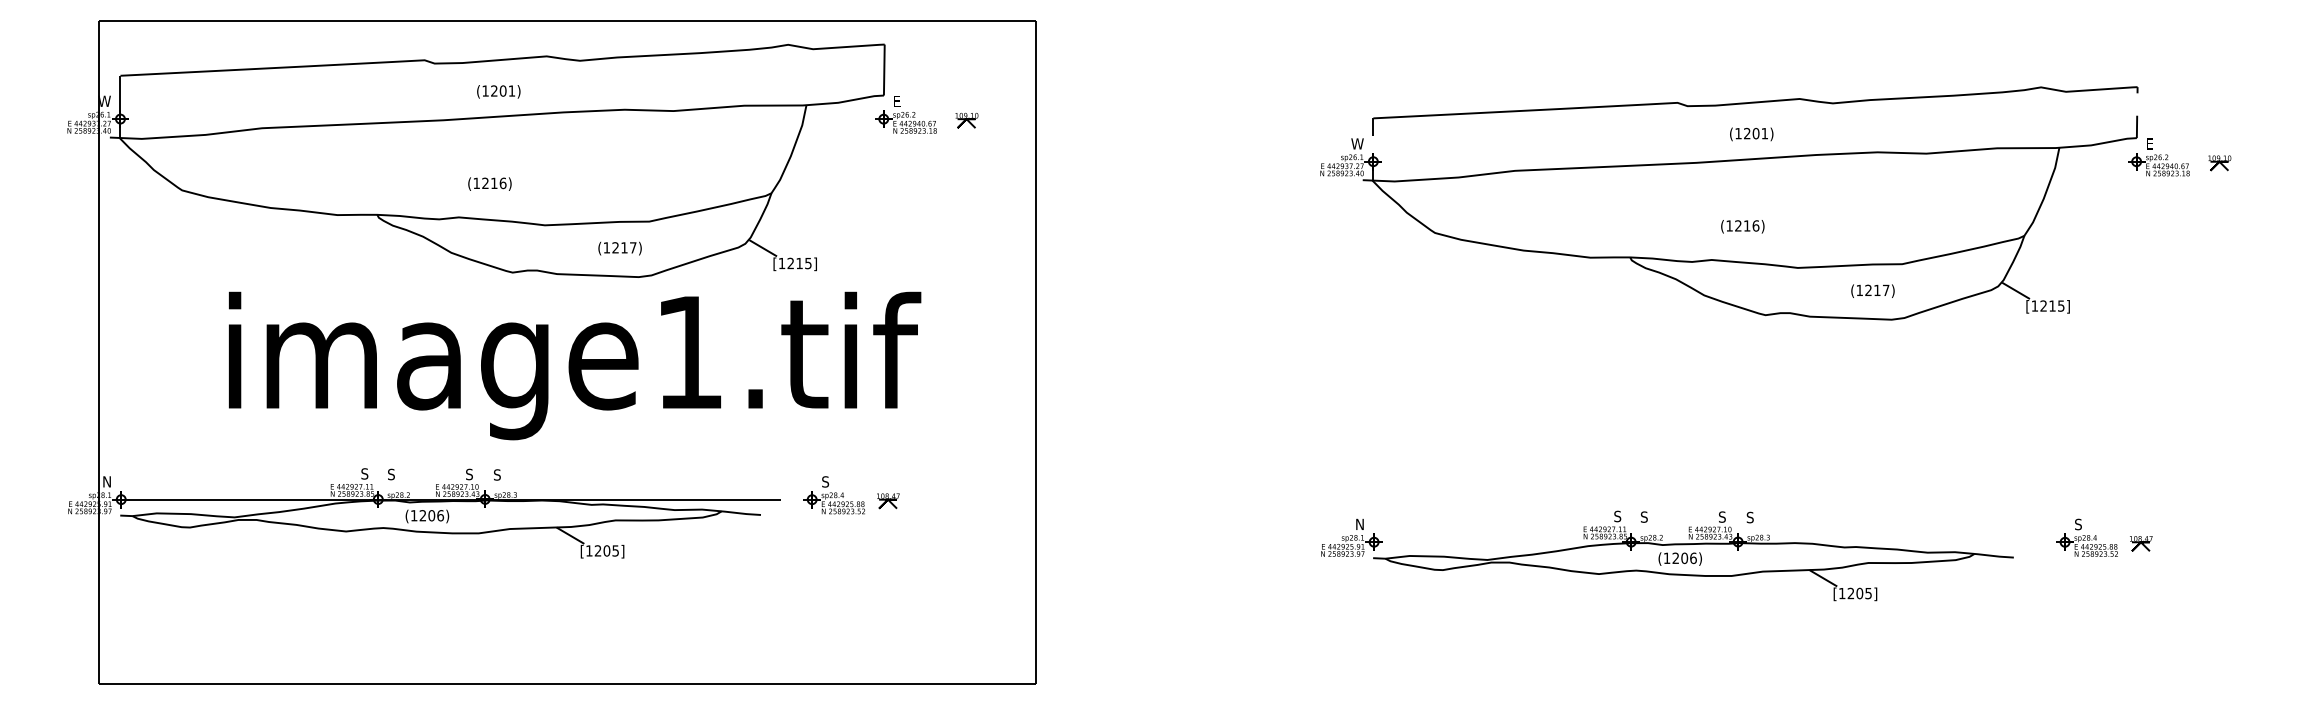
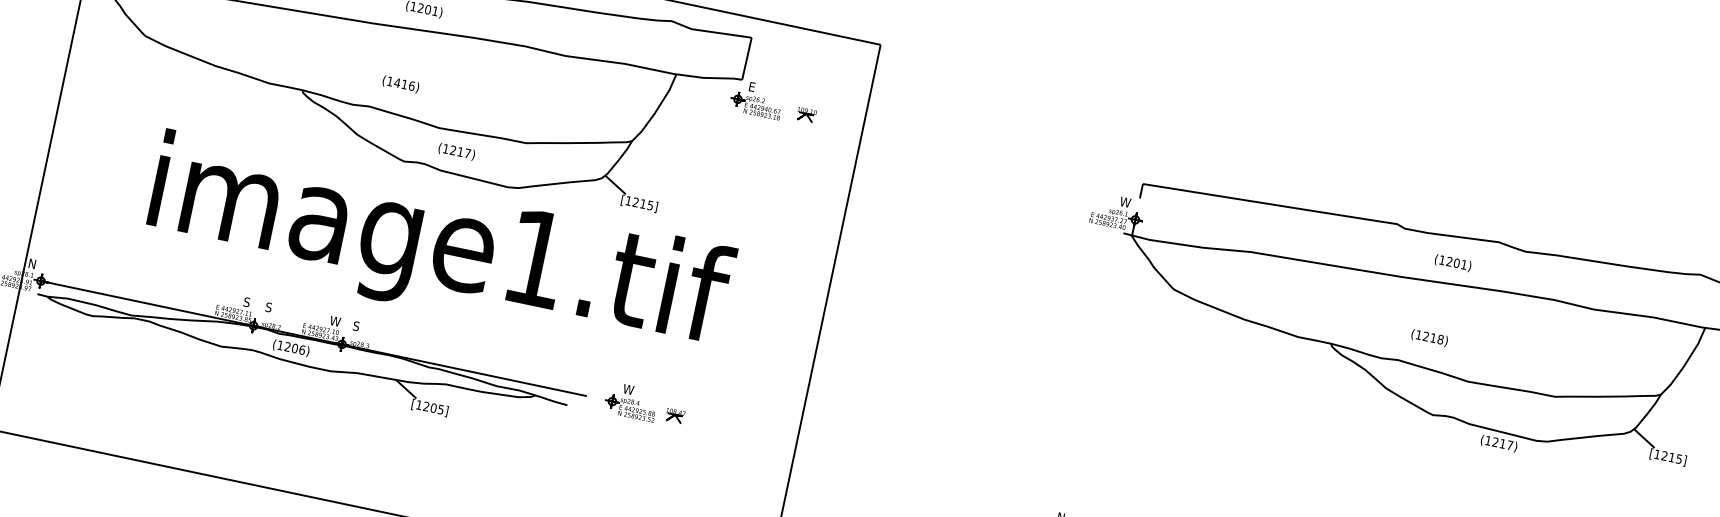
text: (485, 182) -> (397, 82), (1216) -> (1416)
text: (1755, 225) -> (1440, 339), (1216) -> (1218)
text: (619, 248) -> (456, 151), moved
text: (1872, 290) -> (1498, 443), moved
text: (471, 474) -> (335, 321), S -> W
text: (827, 481) -> (628, 389), S -> W

